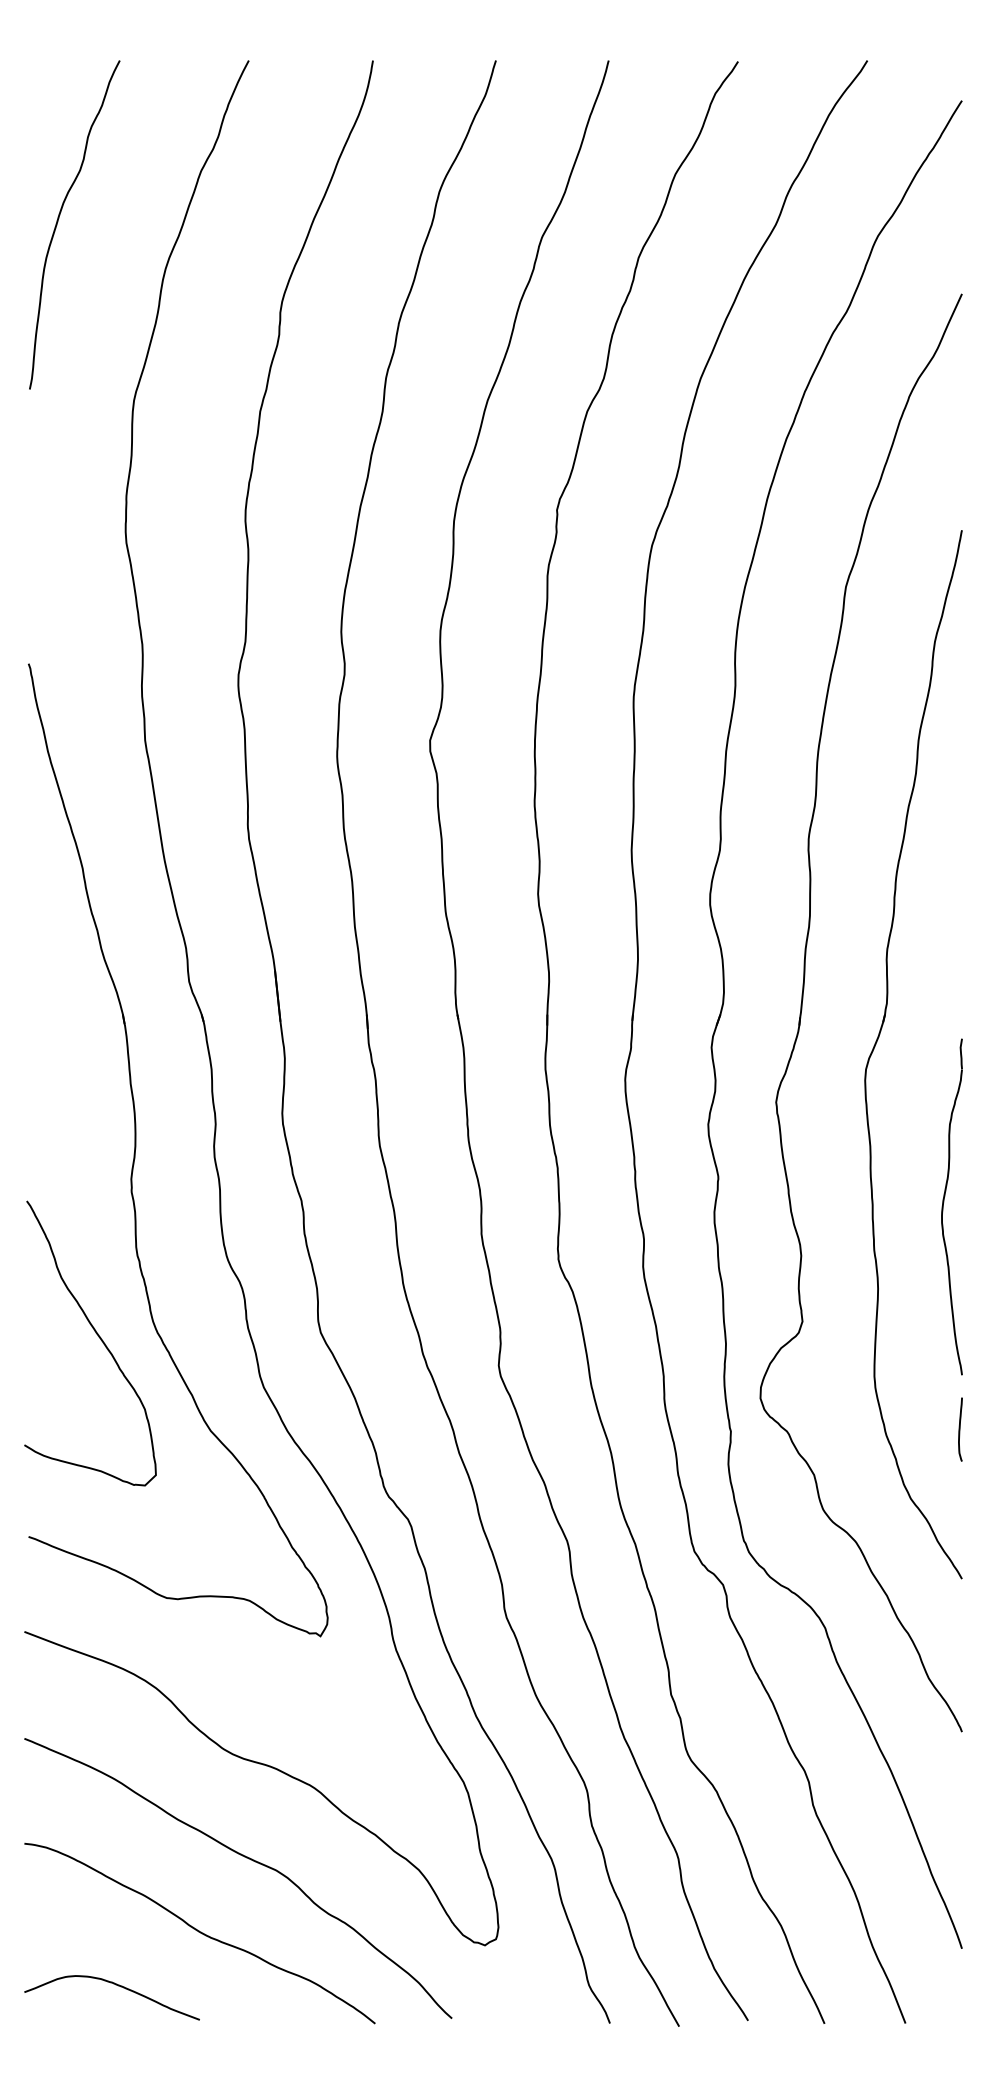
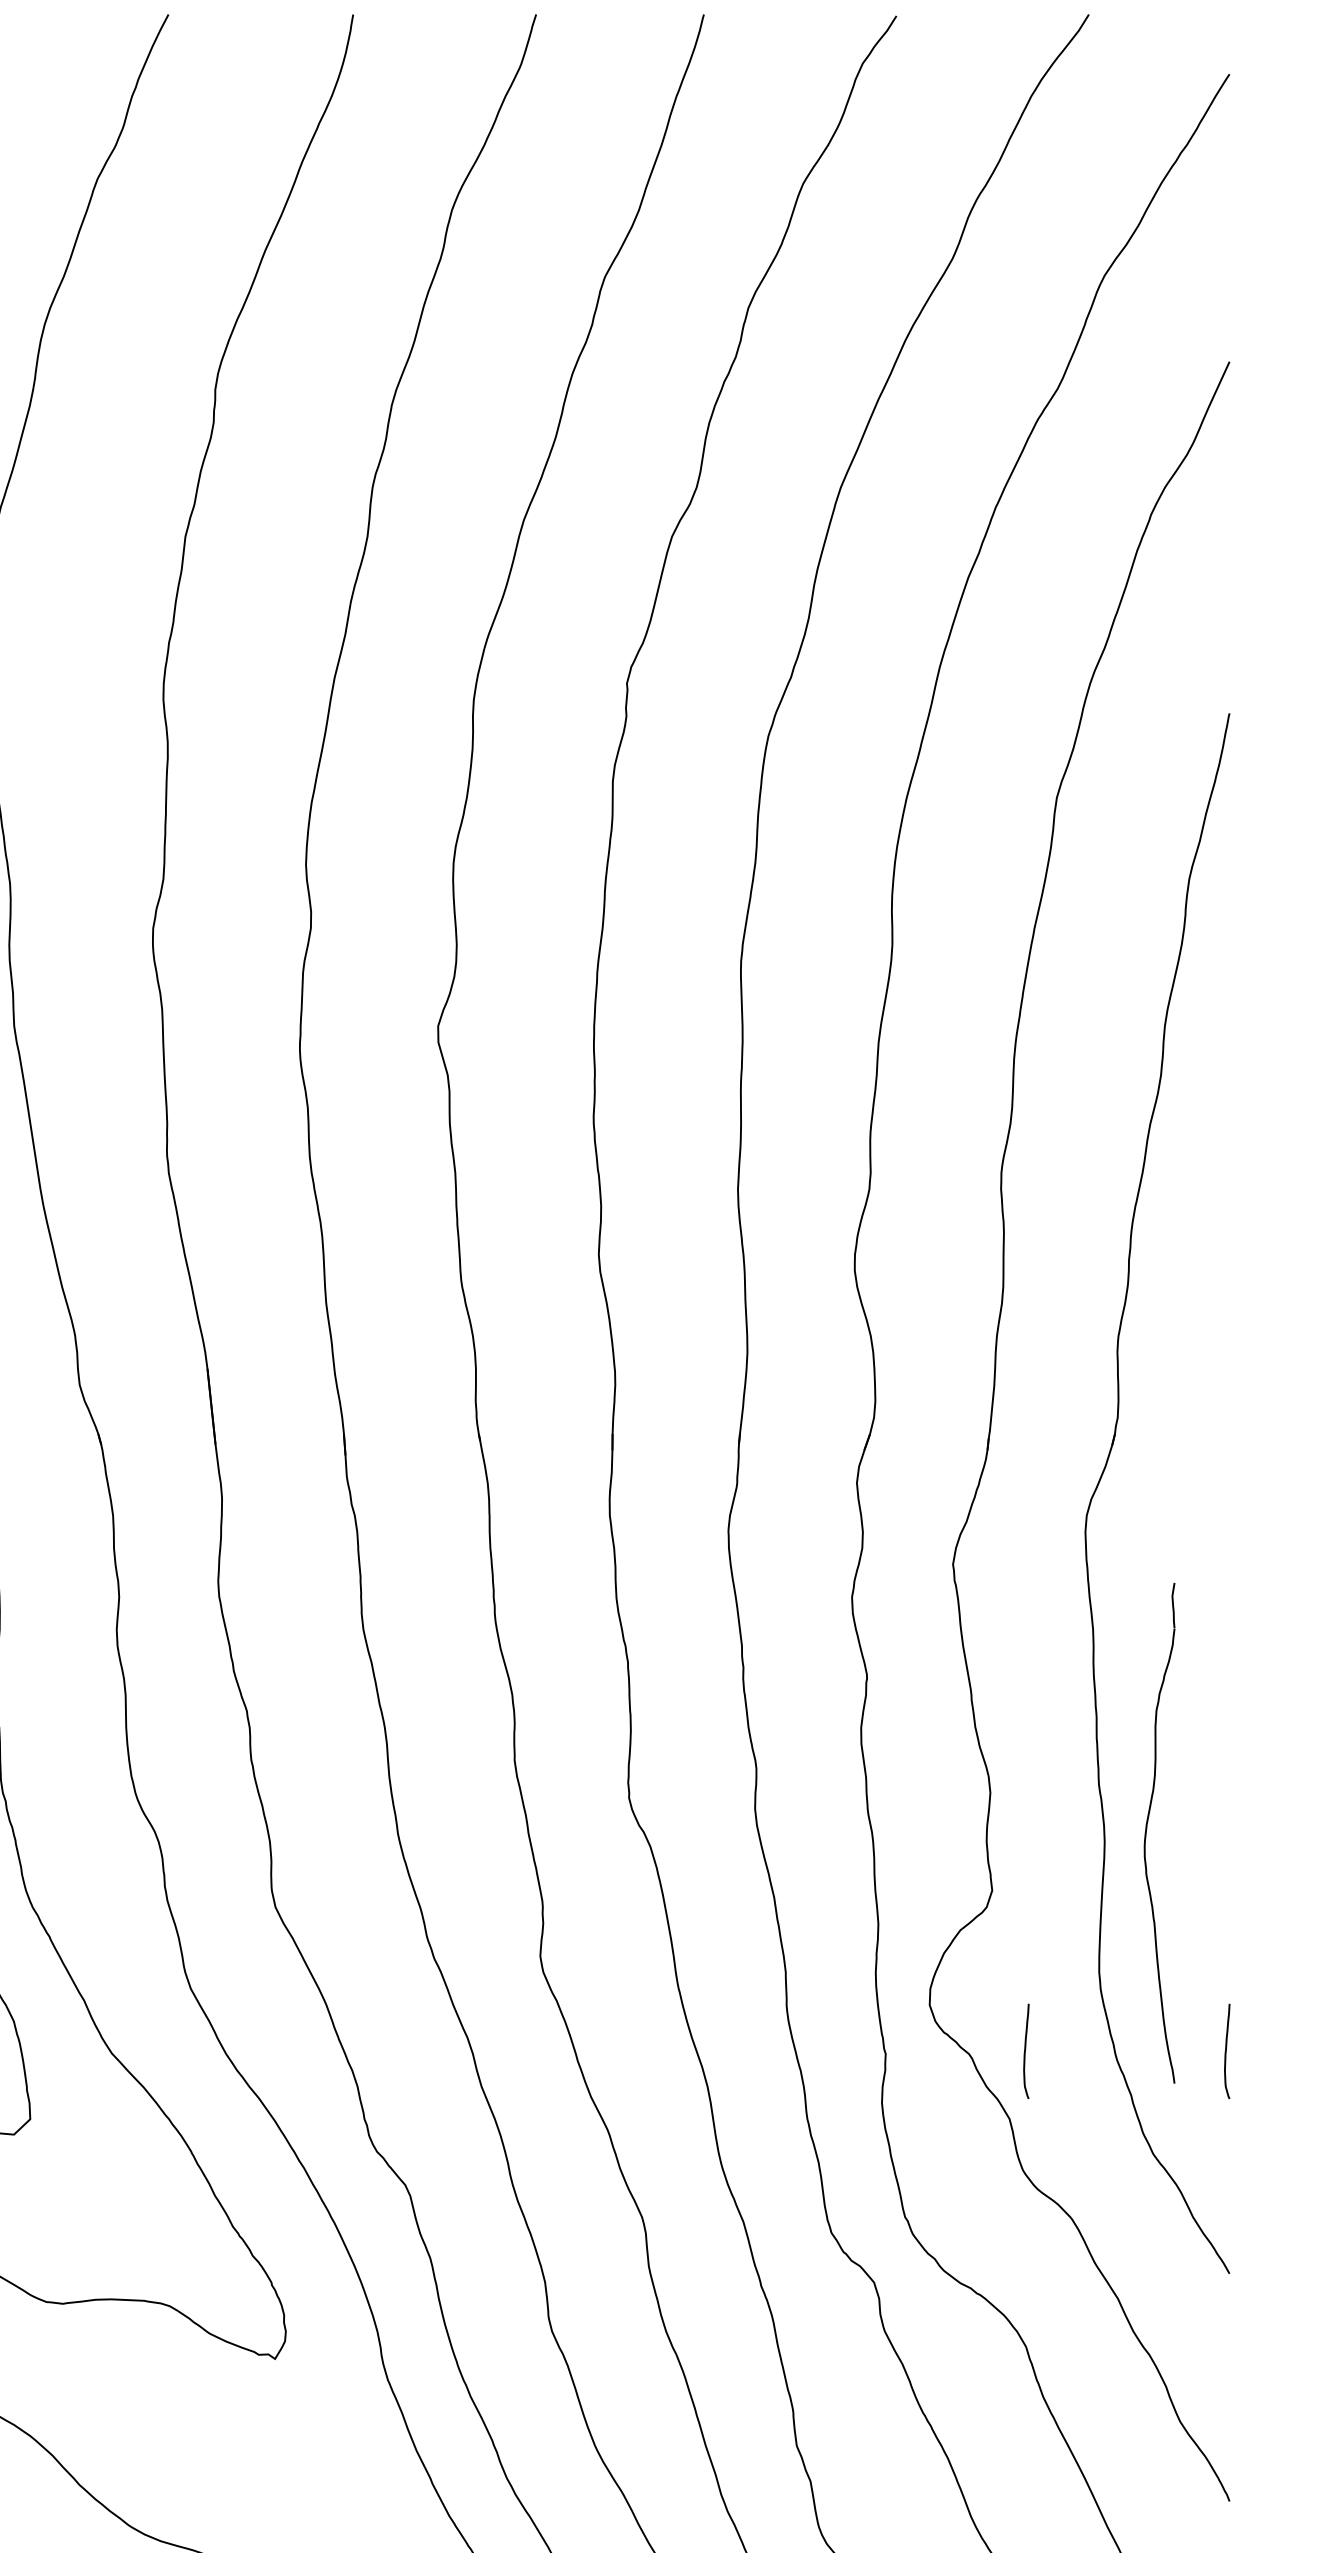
part: (943, 1206) -> (1146, 1832), moved
curve: (825, 1429) -> (1026, 2051), added

